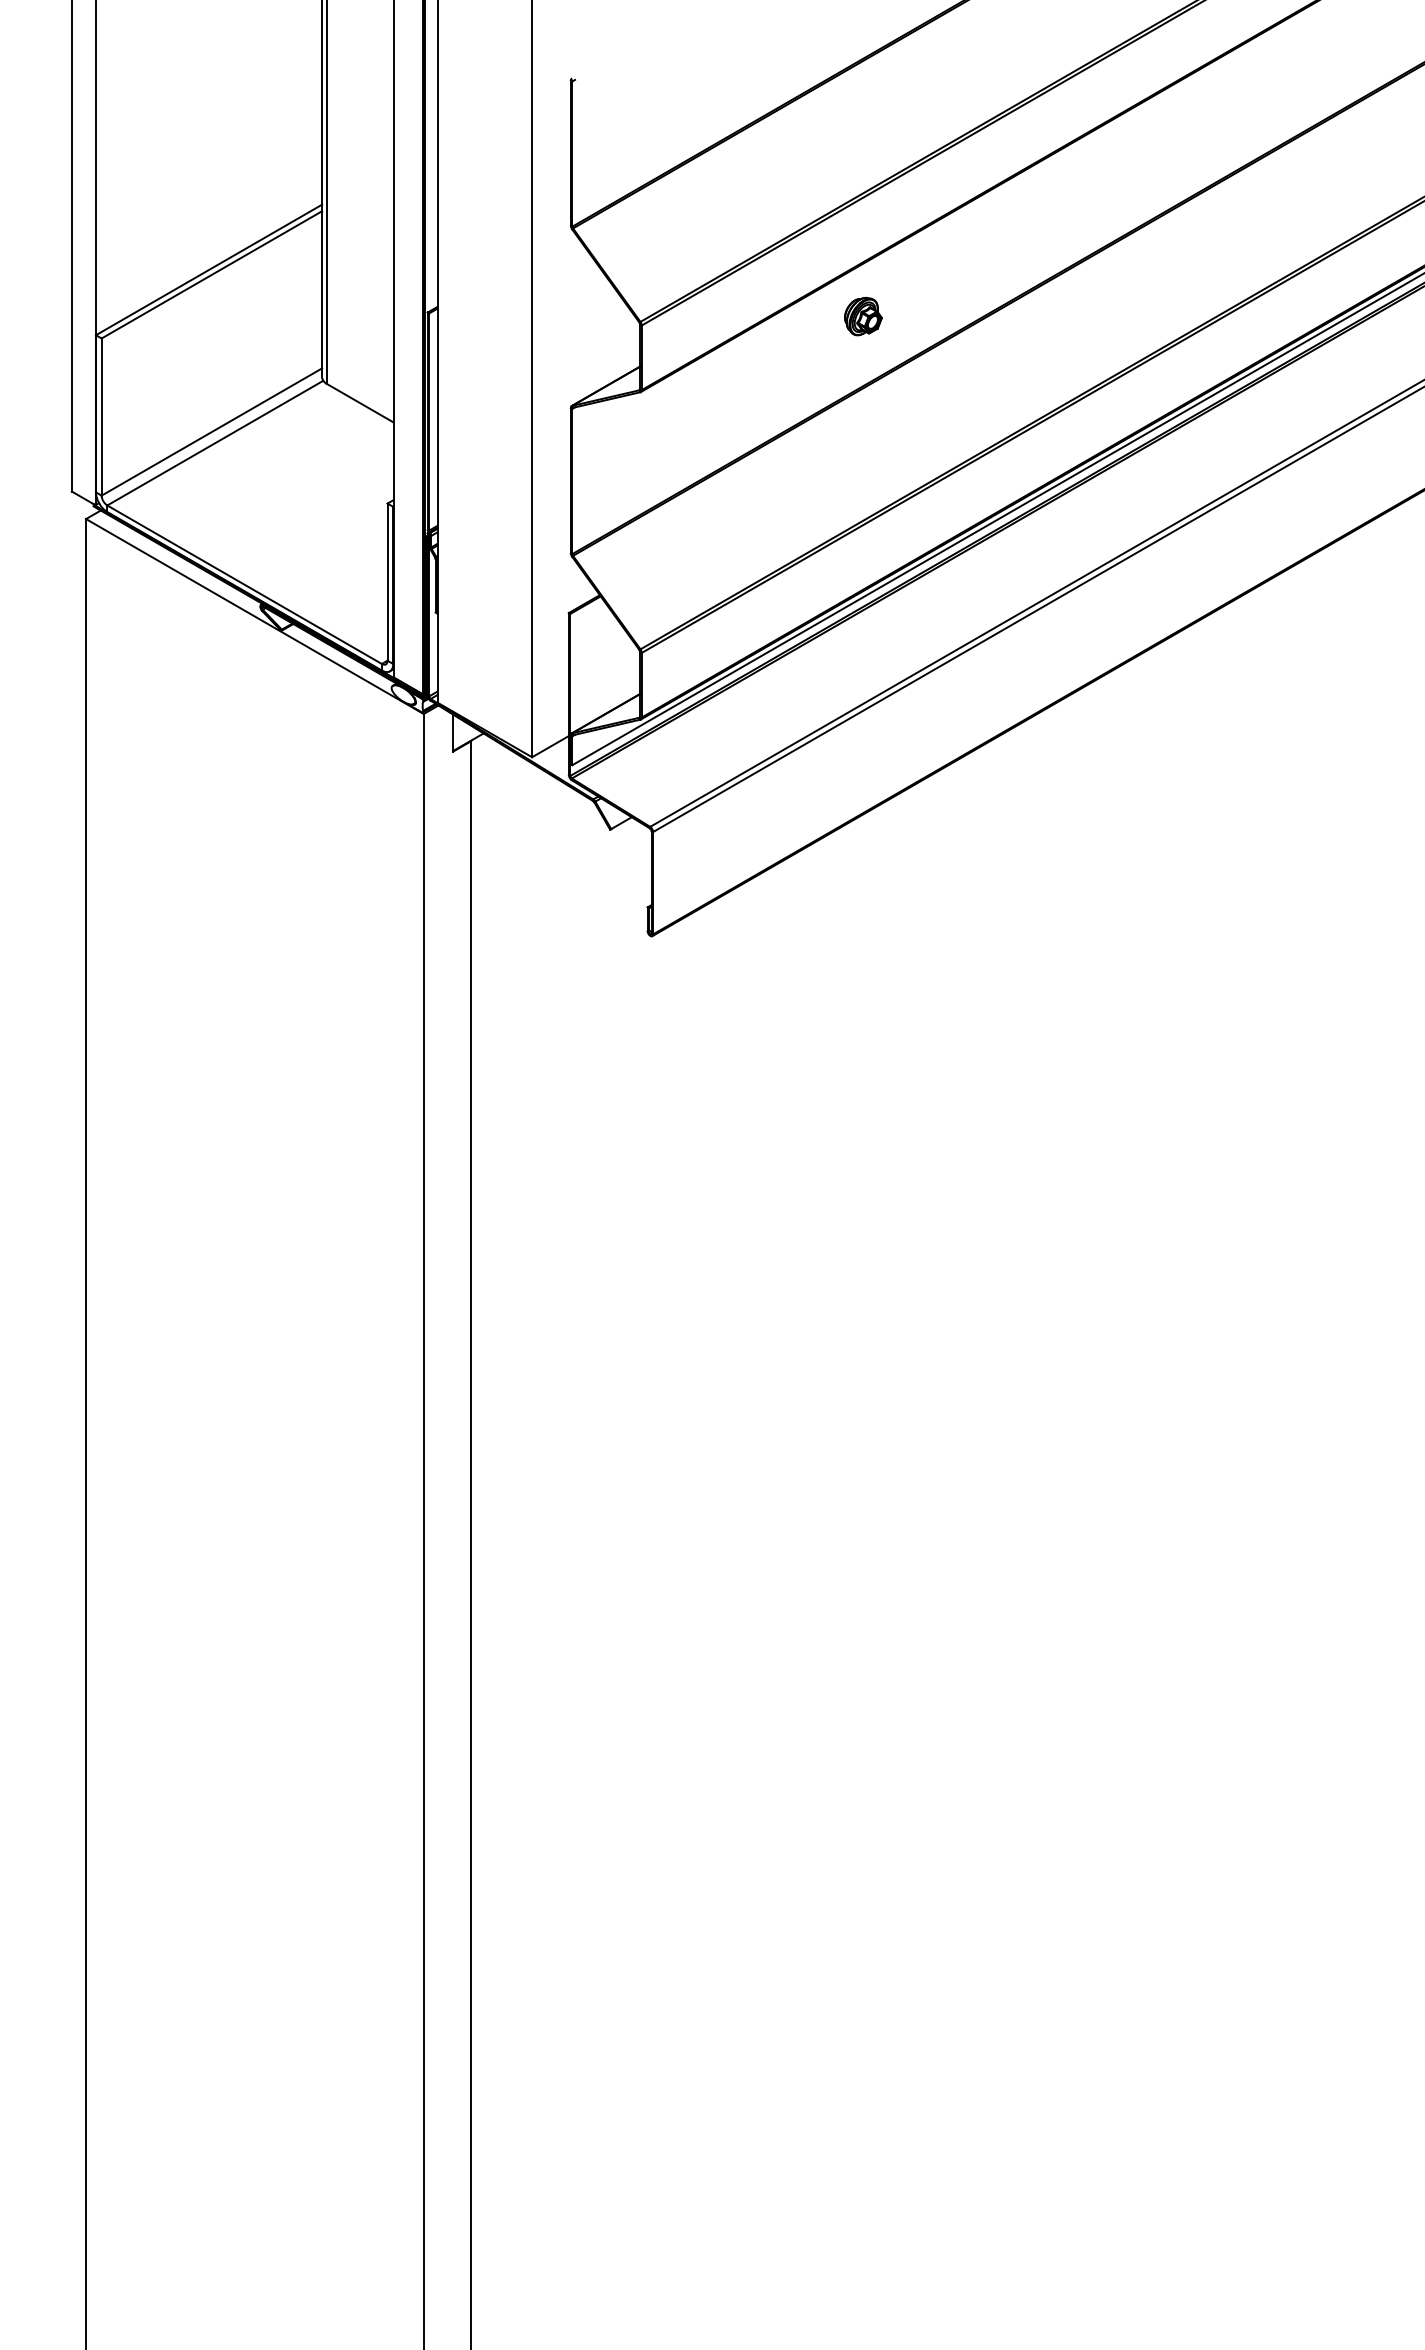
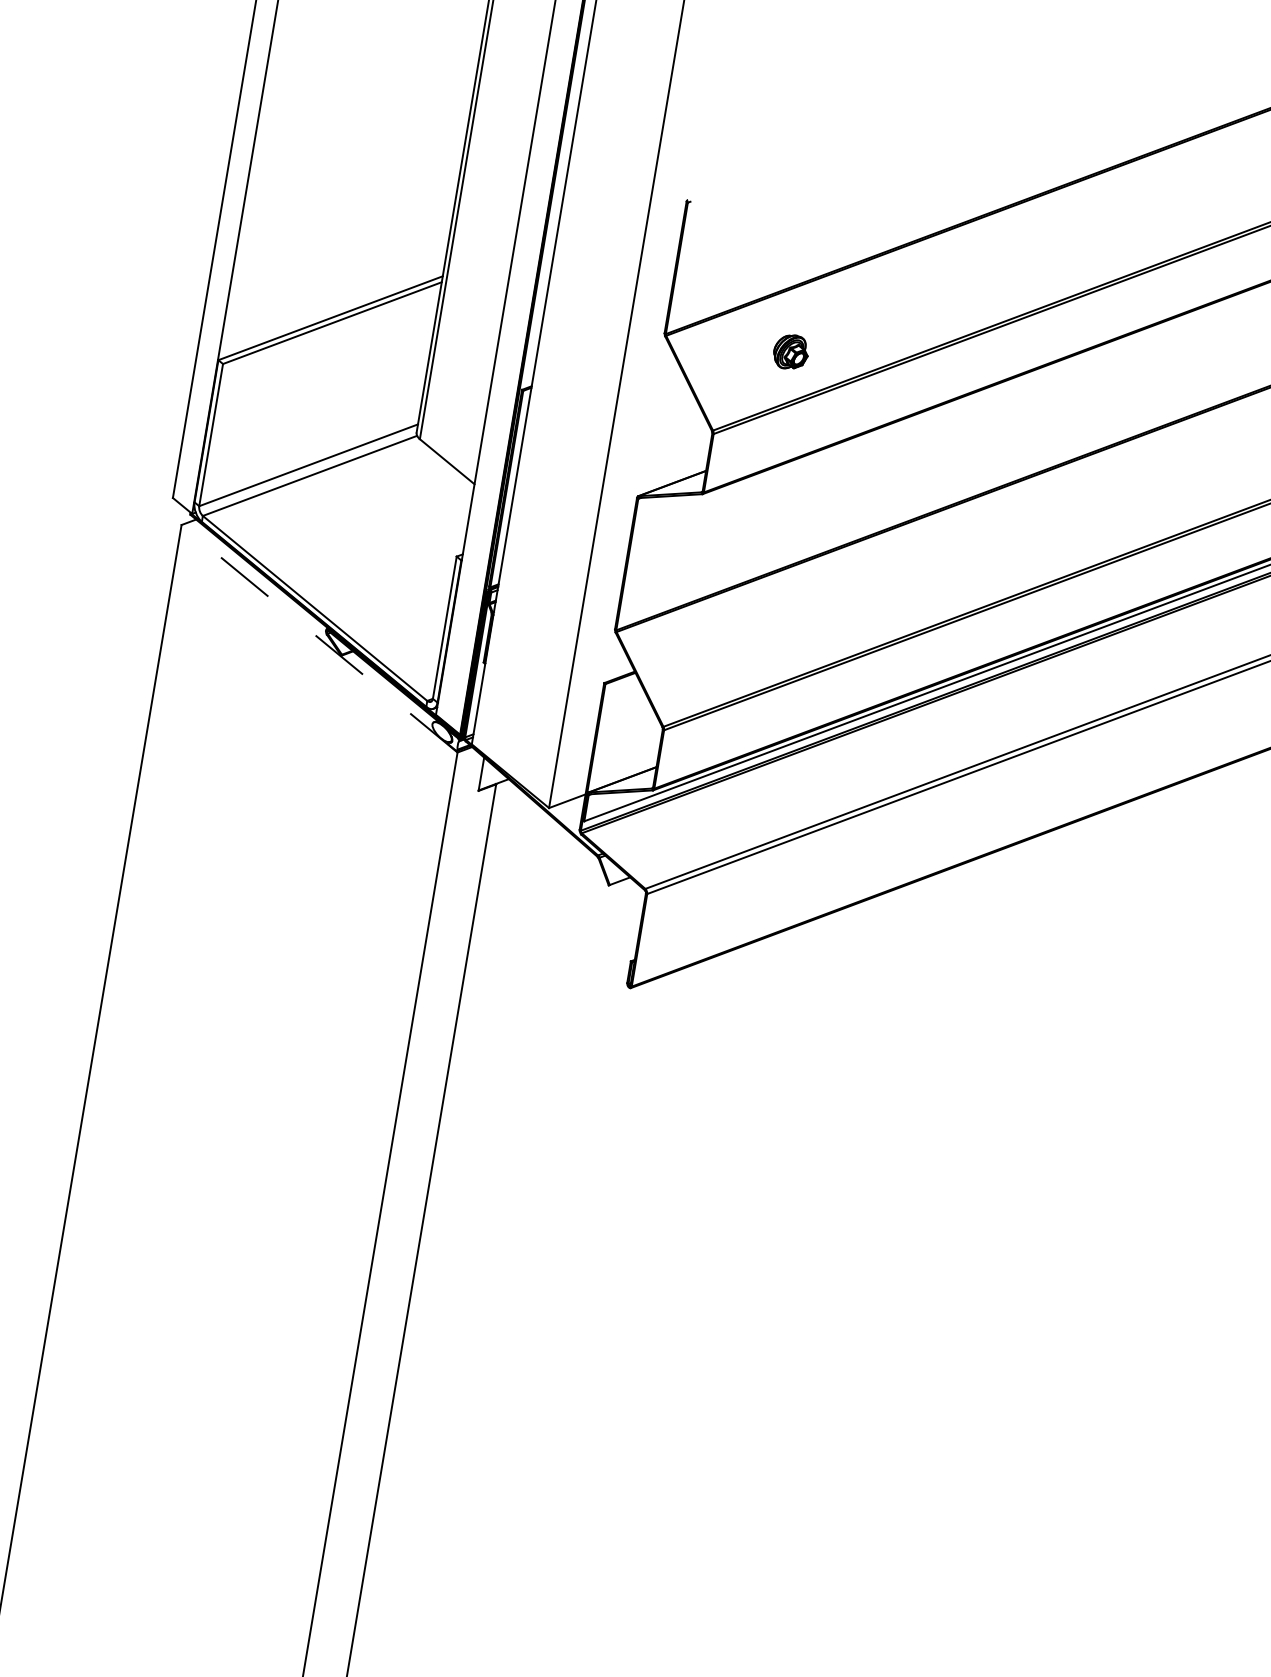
part: (863, 316) -> (791, 352), moved
line: (254, 616) -> (319, 638), solid -> dashed

